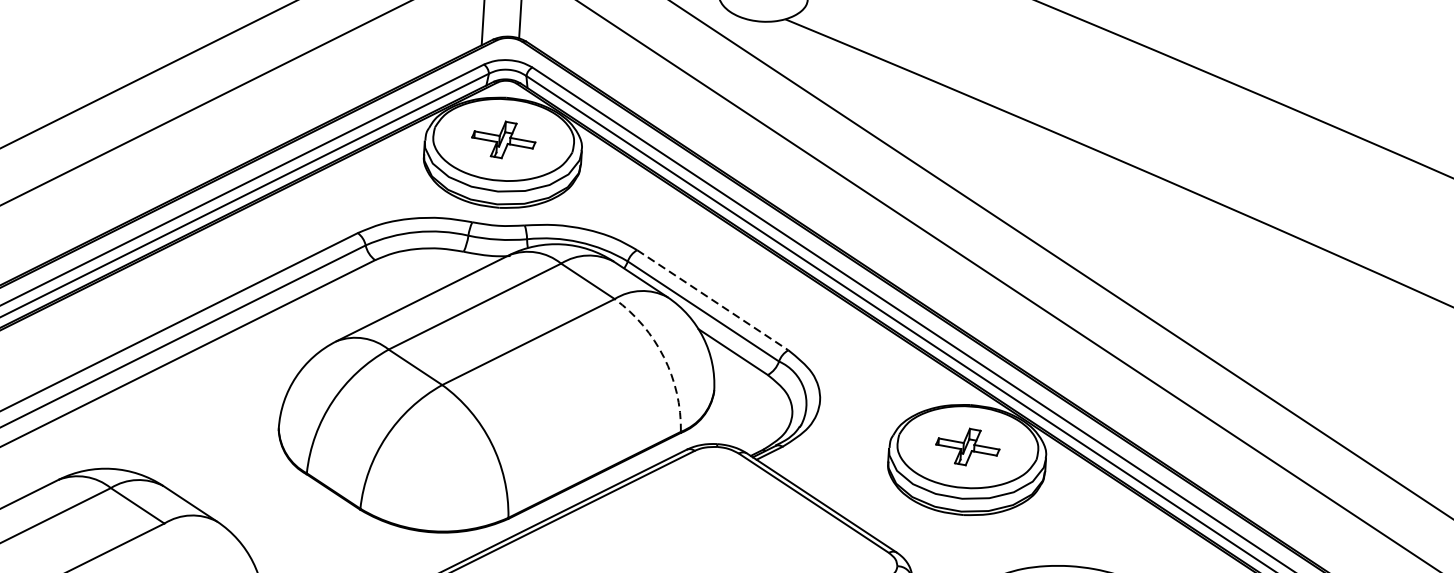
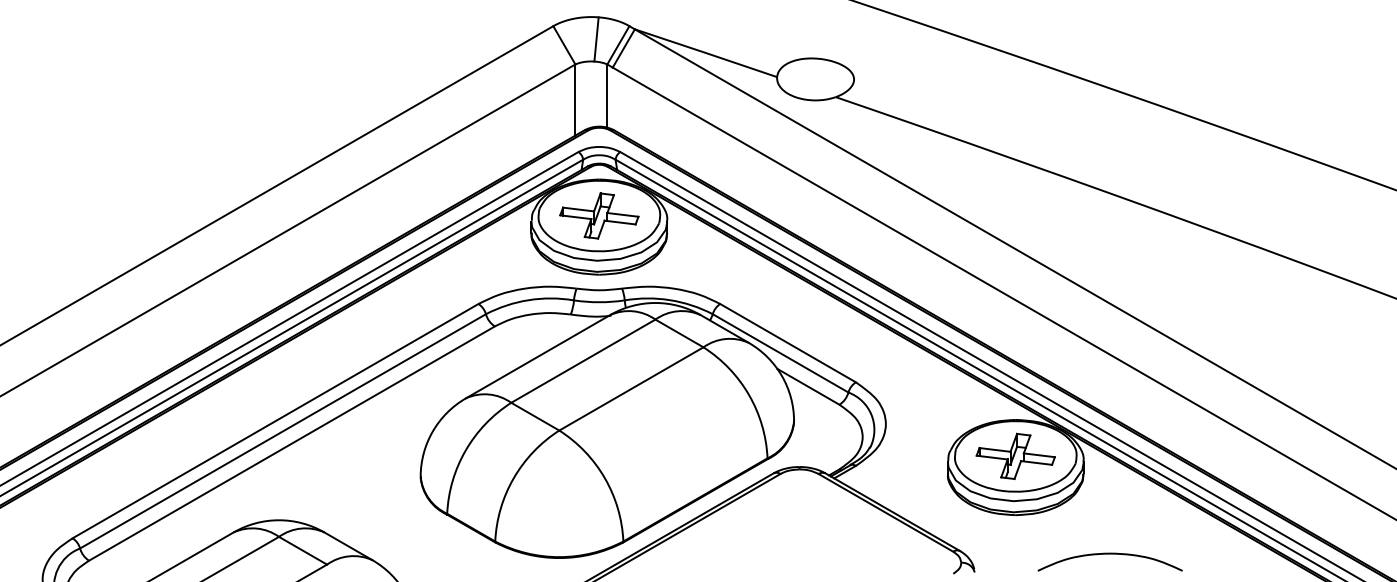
part: (503, 139) -> (599, 215), size x1.43
line: (713, 300) -> (788, 343), dashed -> solid
arc: (664, 357) -> (749, 395), dashed -> solid
part: (967, 446) -> (1015, 455), size x1.43

